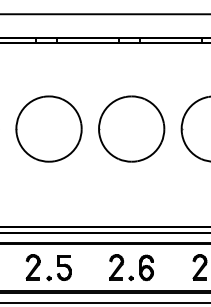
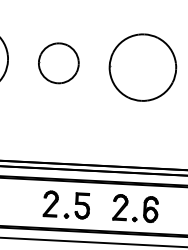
part: (48, 128) -> (58, 62), size x0.6
part: (48, 275) -> (66, 213), moved

